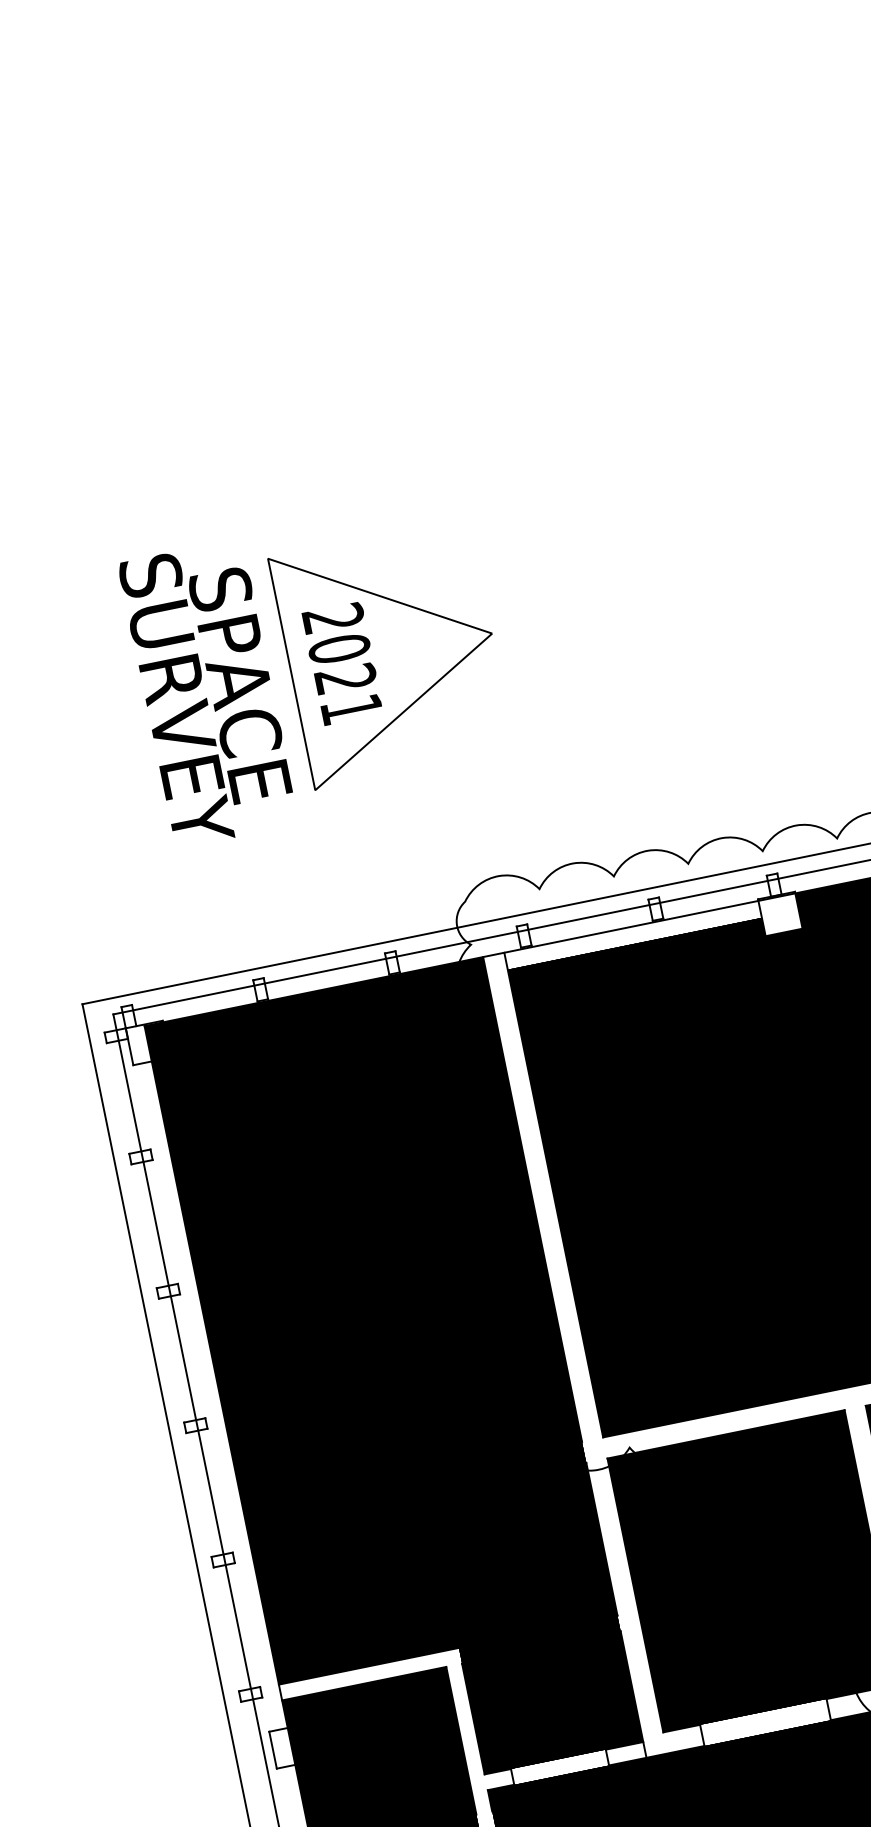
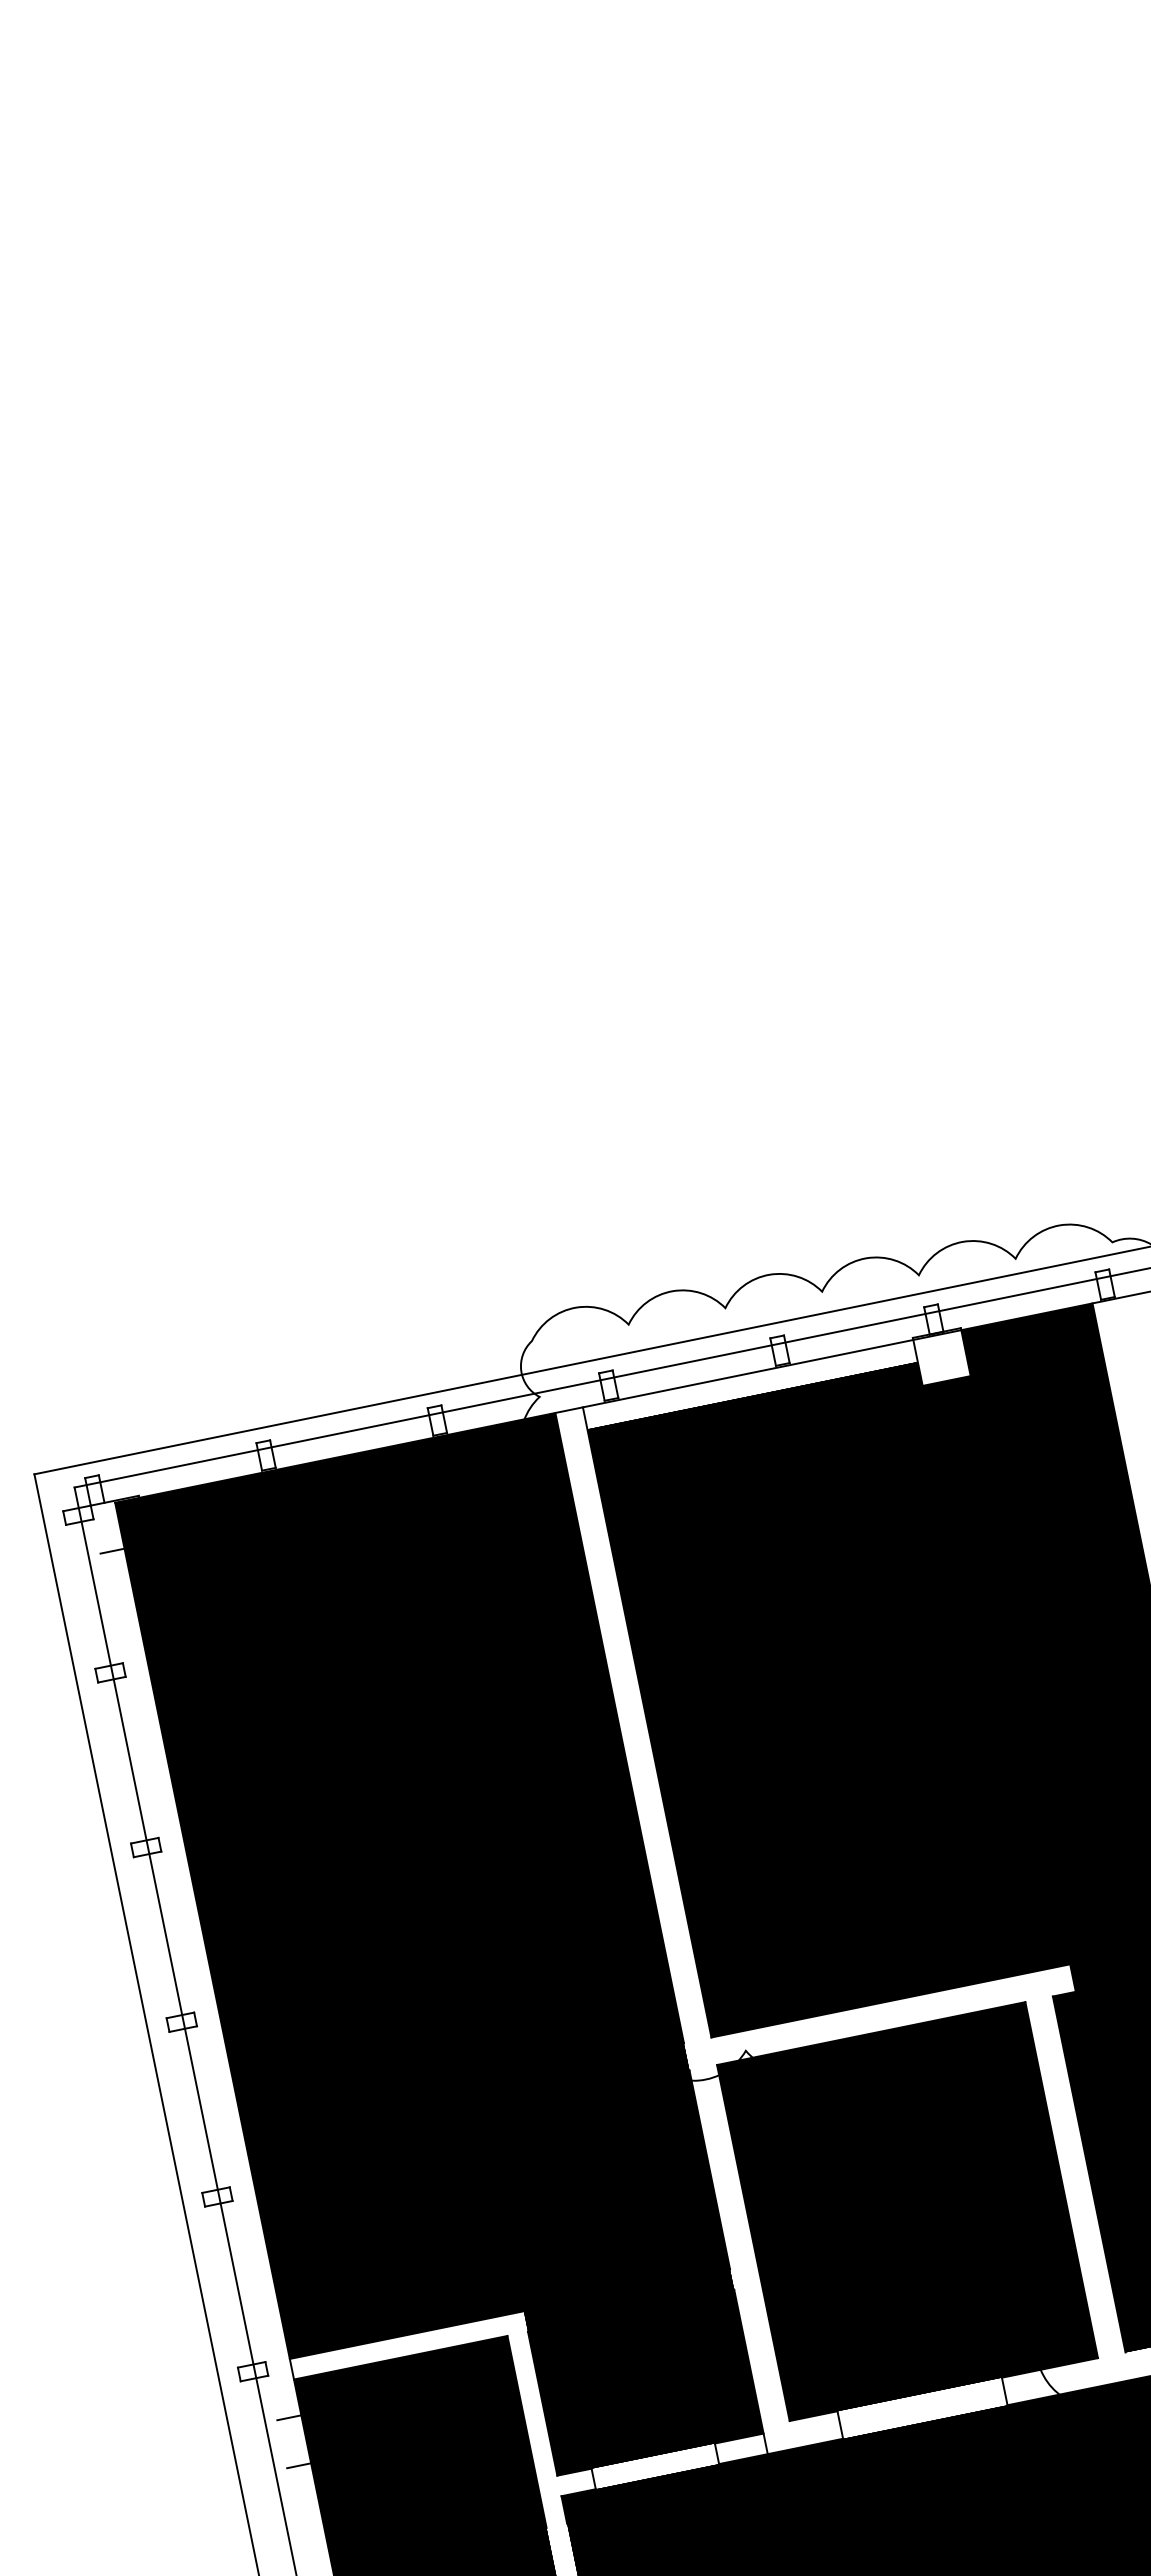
part: (305, 695) -> (324, 1072), removed
line: (129, 1046) -> (95, 1529), removed
line: (273, 1750) -> (282, 2444), removed

